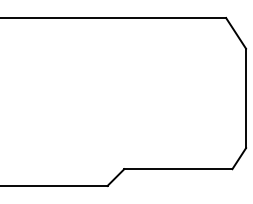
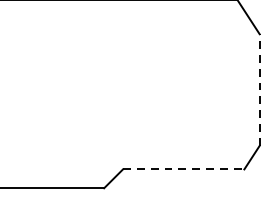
line: (246, 98) -> (260, 90), solid -> dashed
line: (178, 169) -> (183, 169), solid -> dashed

